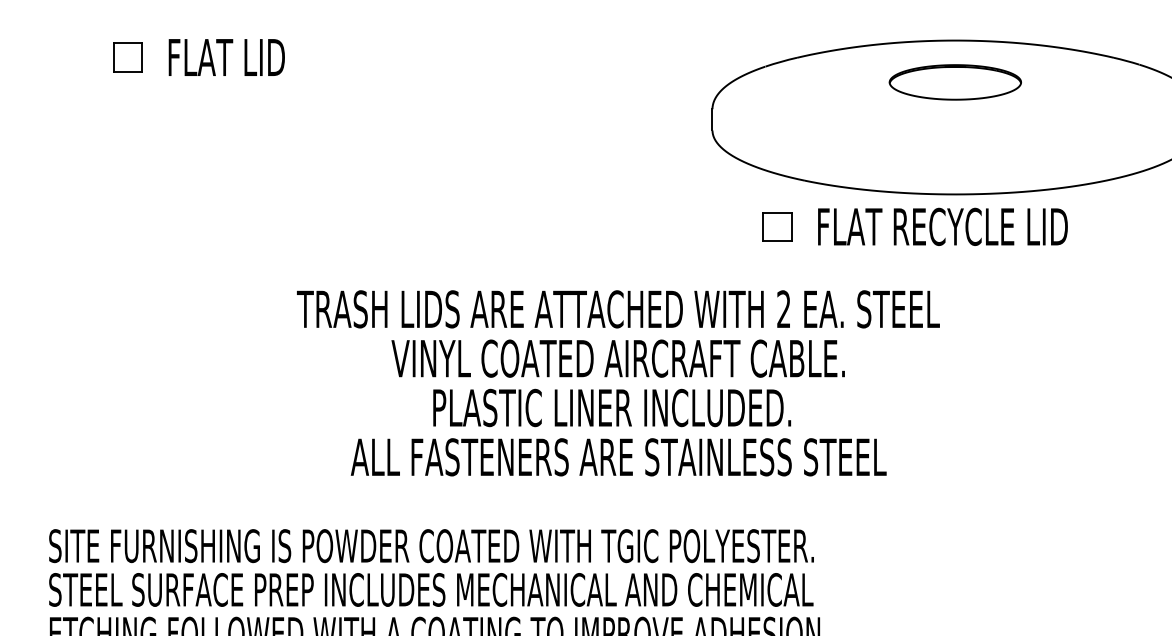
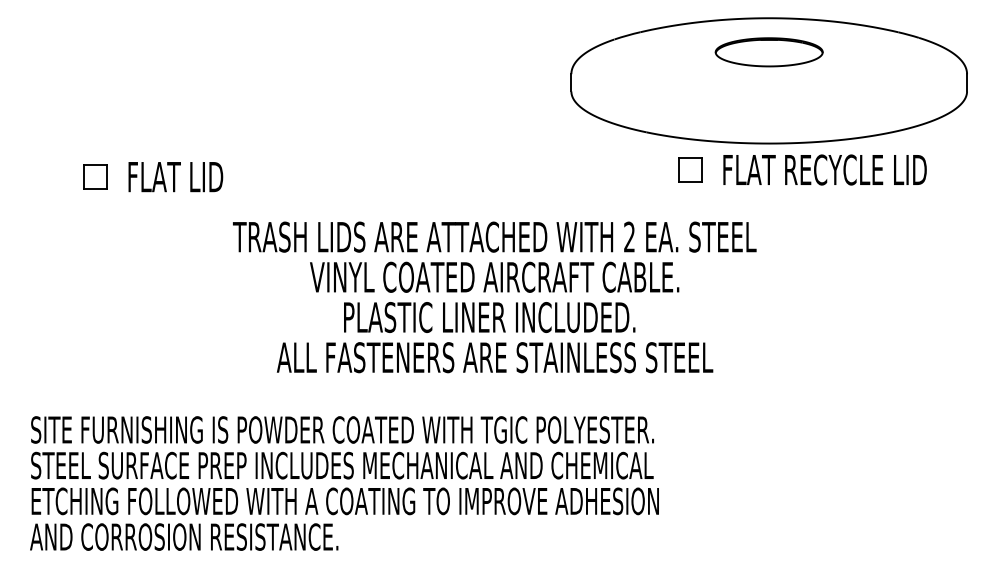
part: (199, 58) -> (153, 177), moved
part: (915, 226) -> (802, 169), moved

